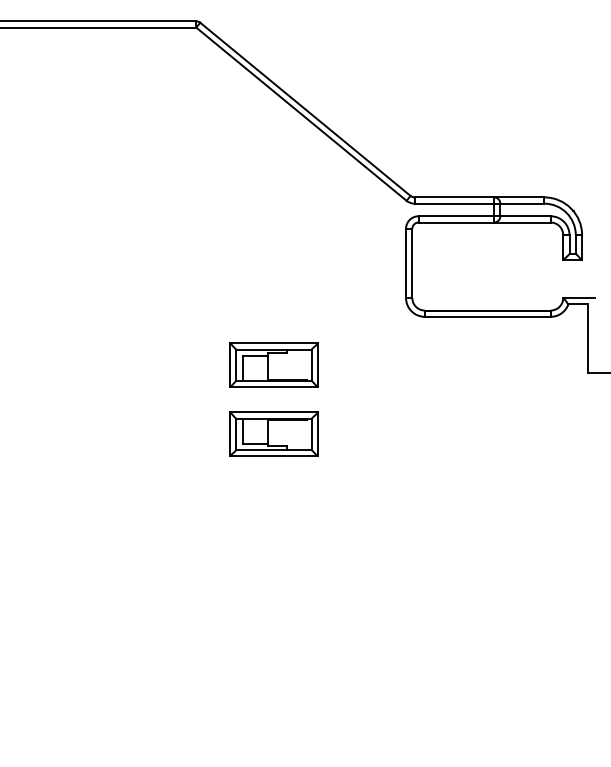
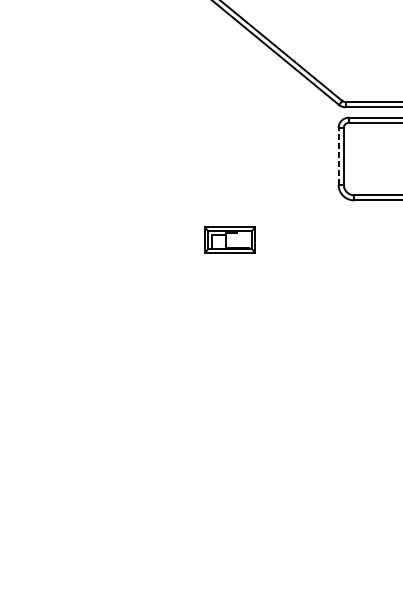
line: (406, 263) -> (339, 156), solid -> dashed
part: (273, 364) -> (229, 239), size x0.7
part: (273, 433) -> (229, 296), removed

